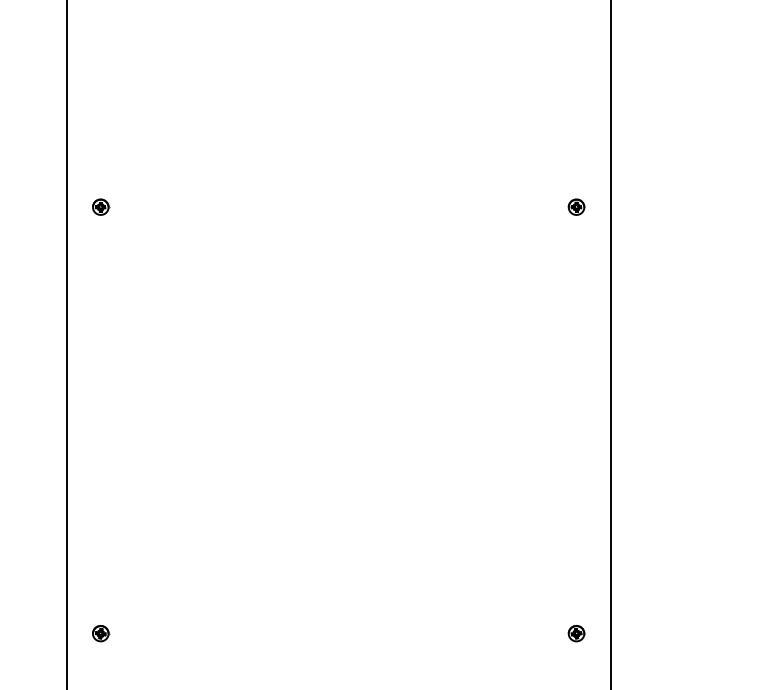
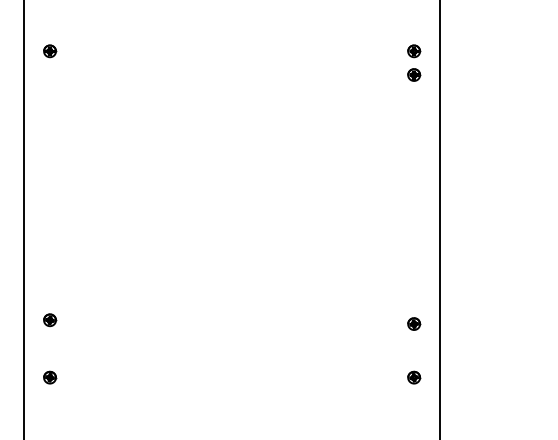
part: (576, 237) -> (414, 74), added
part: (101, 558) -> (50, 320), added
part: (576, 563) -> (414, 323), added

